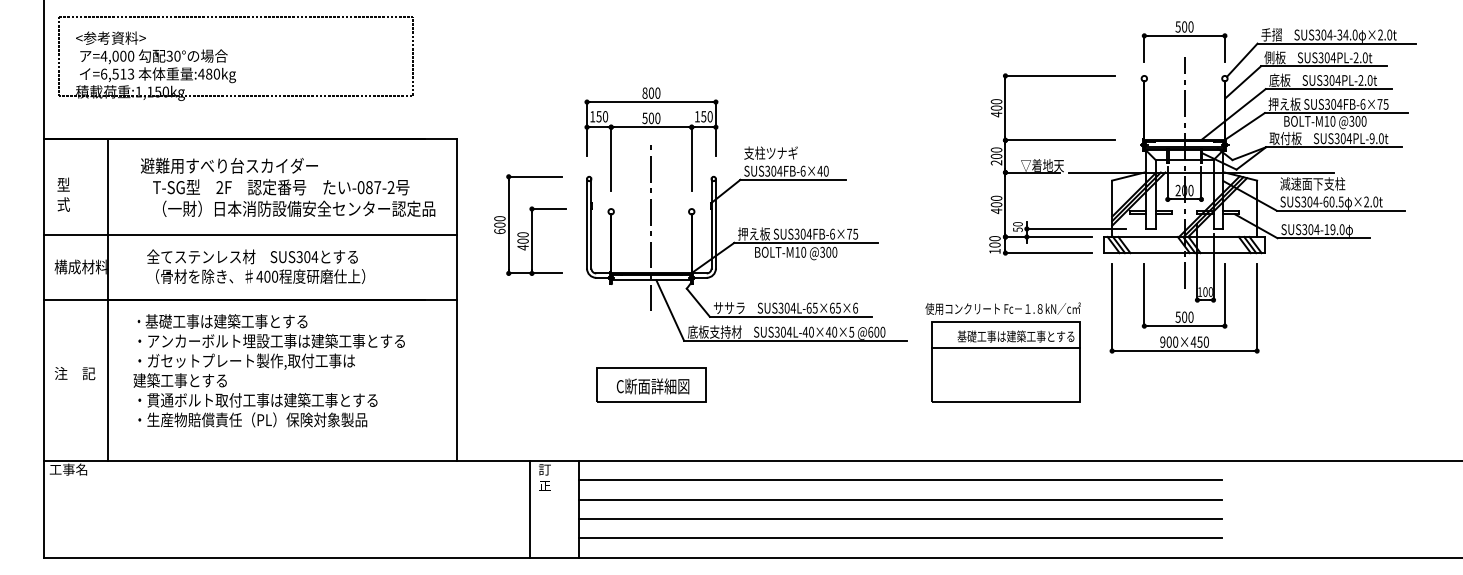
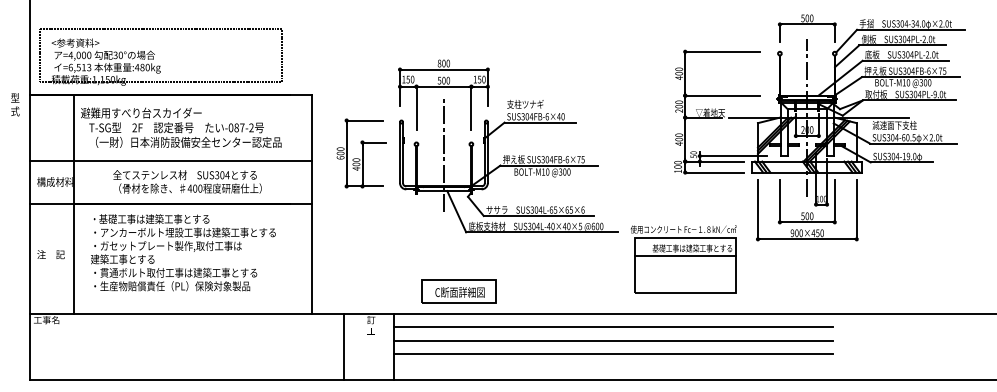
part: (226, 54) -> (154, 54), moved
text: (288, 187) -> (181, 127), moved
text: (63, 194) -> (15, 104), moved
text: (256, 266) -> (187, 181), moved
part: (1002, 352) -> (683, 259), moved
part: (650, 385) -> (458, 291), moved
line: (530, 509) -> (344, 347), moved
line: (900, 537) -> (613, 366), removed

